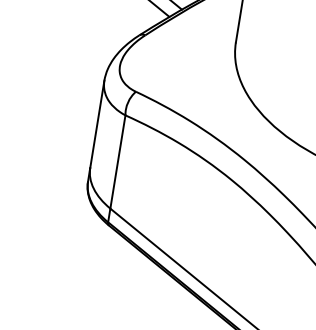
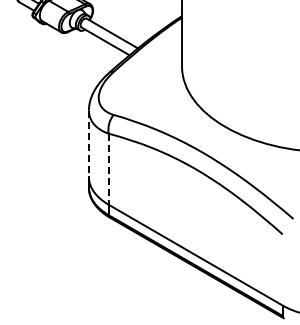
line: (96, 125) -> (88, 144), solid -> dashed
line: (117, 162) -> (108, 169), solid -> dashed

